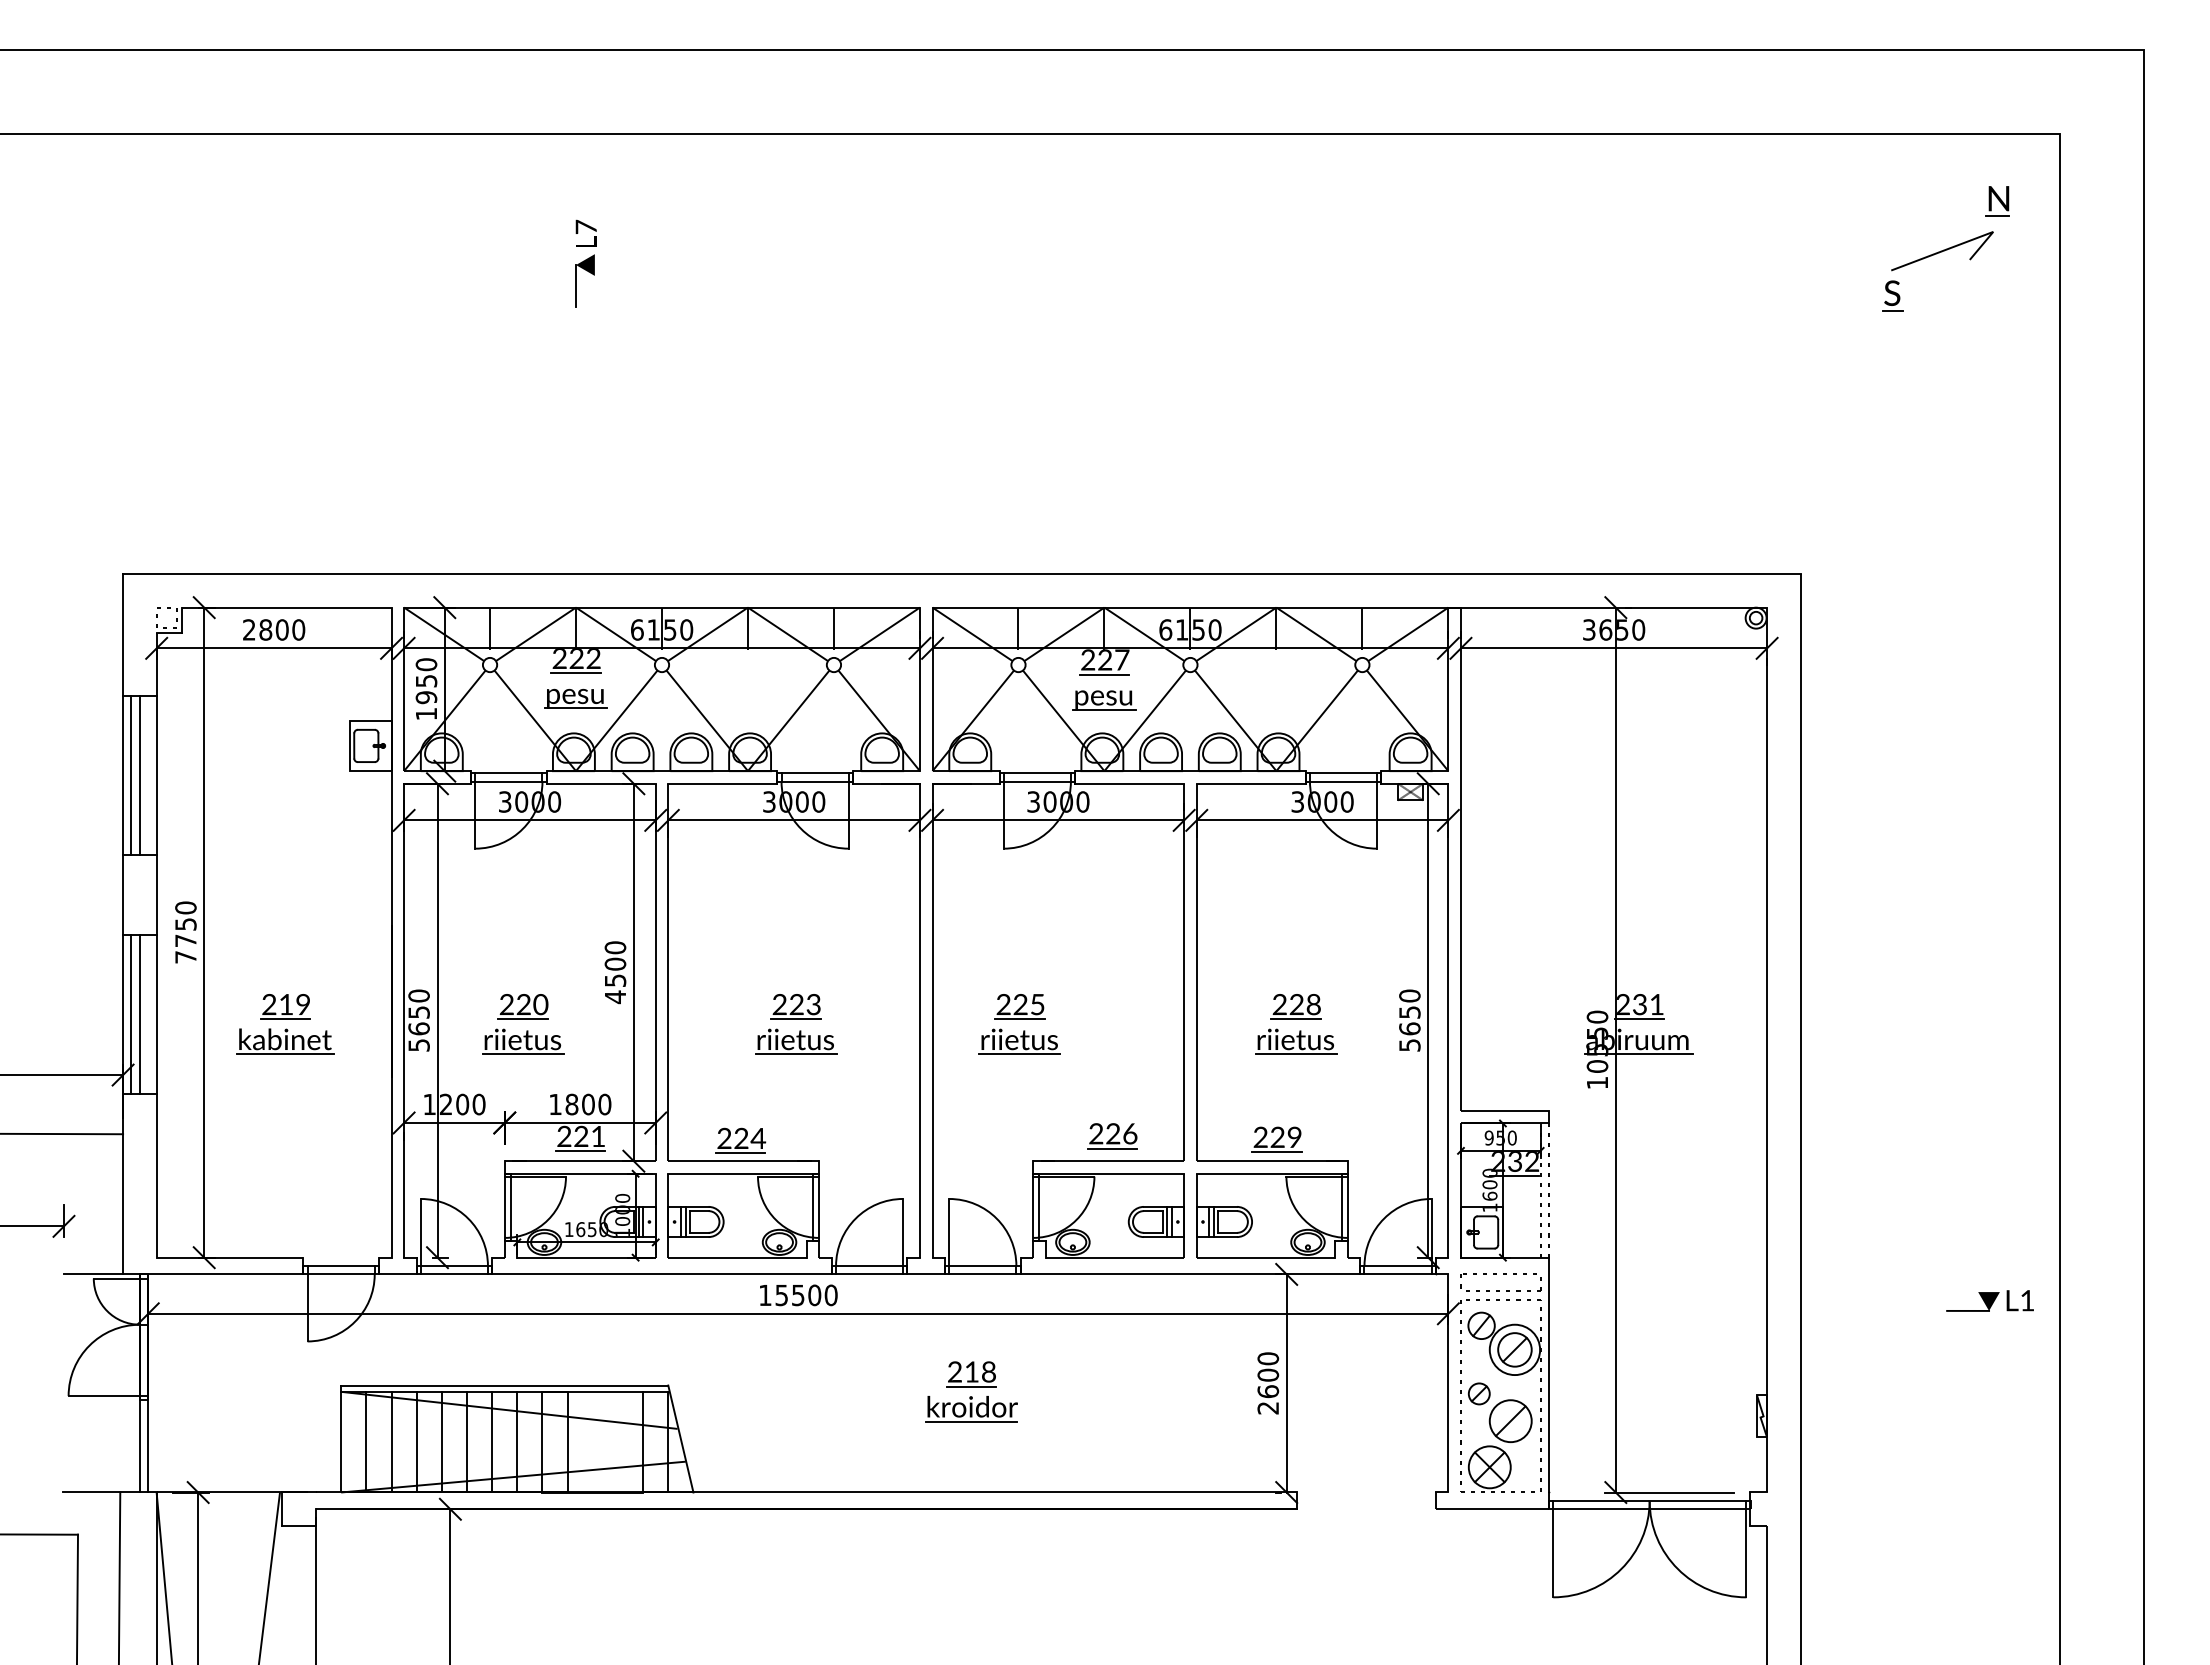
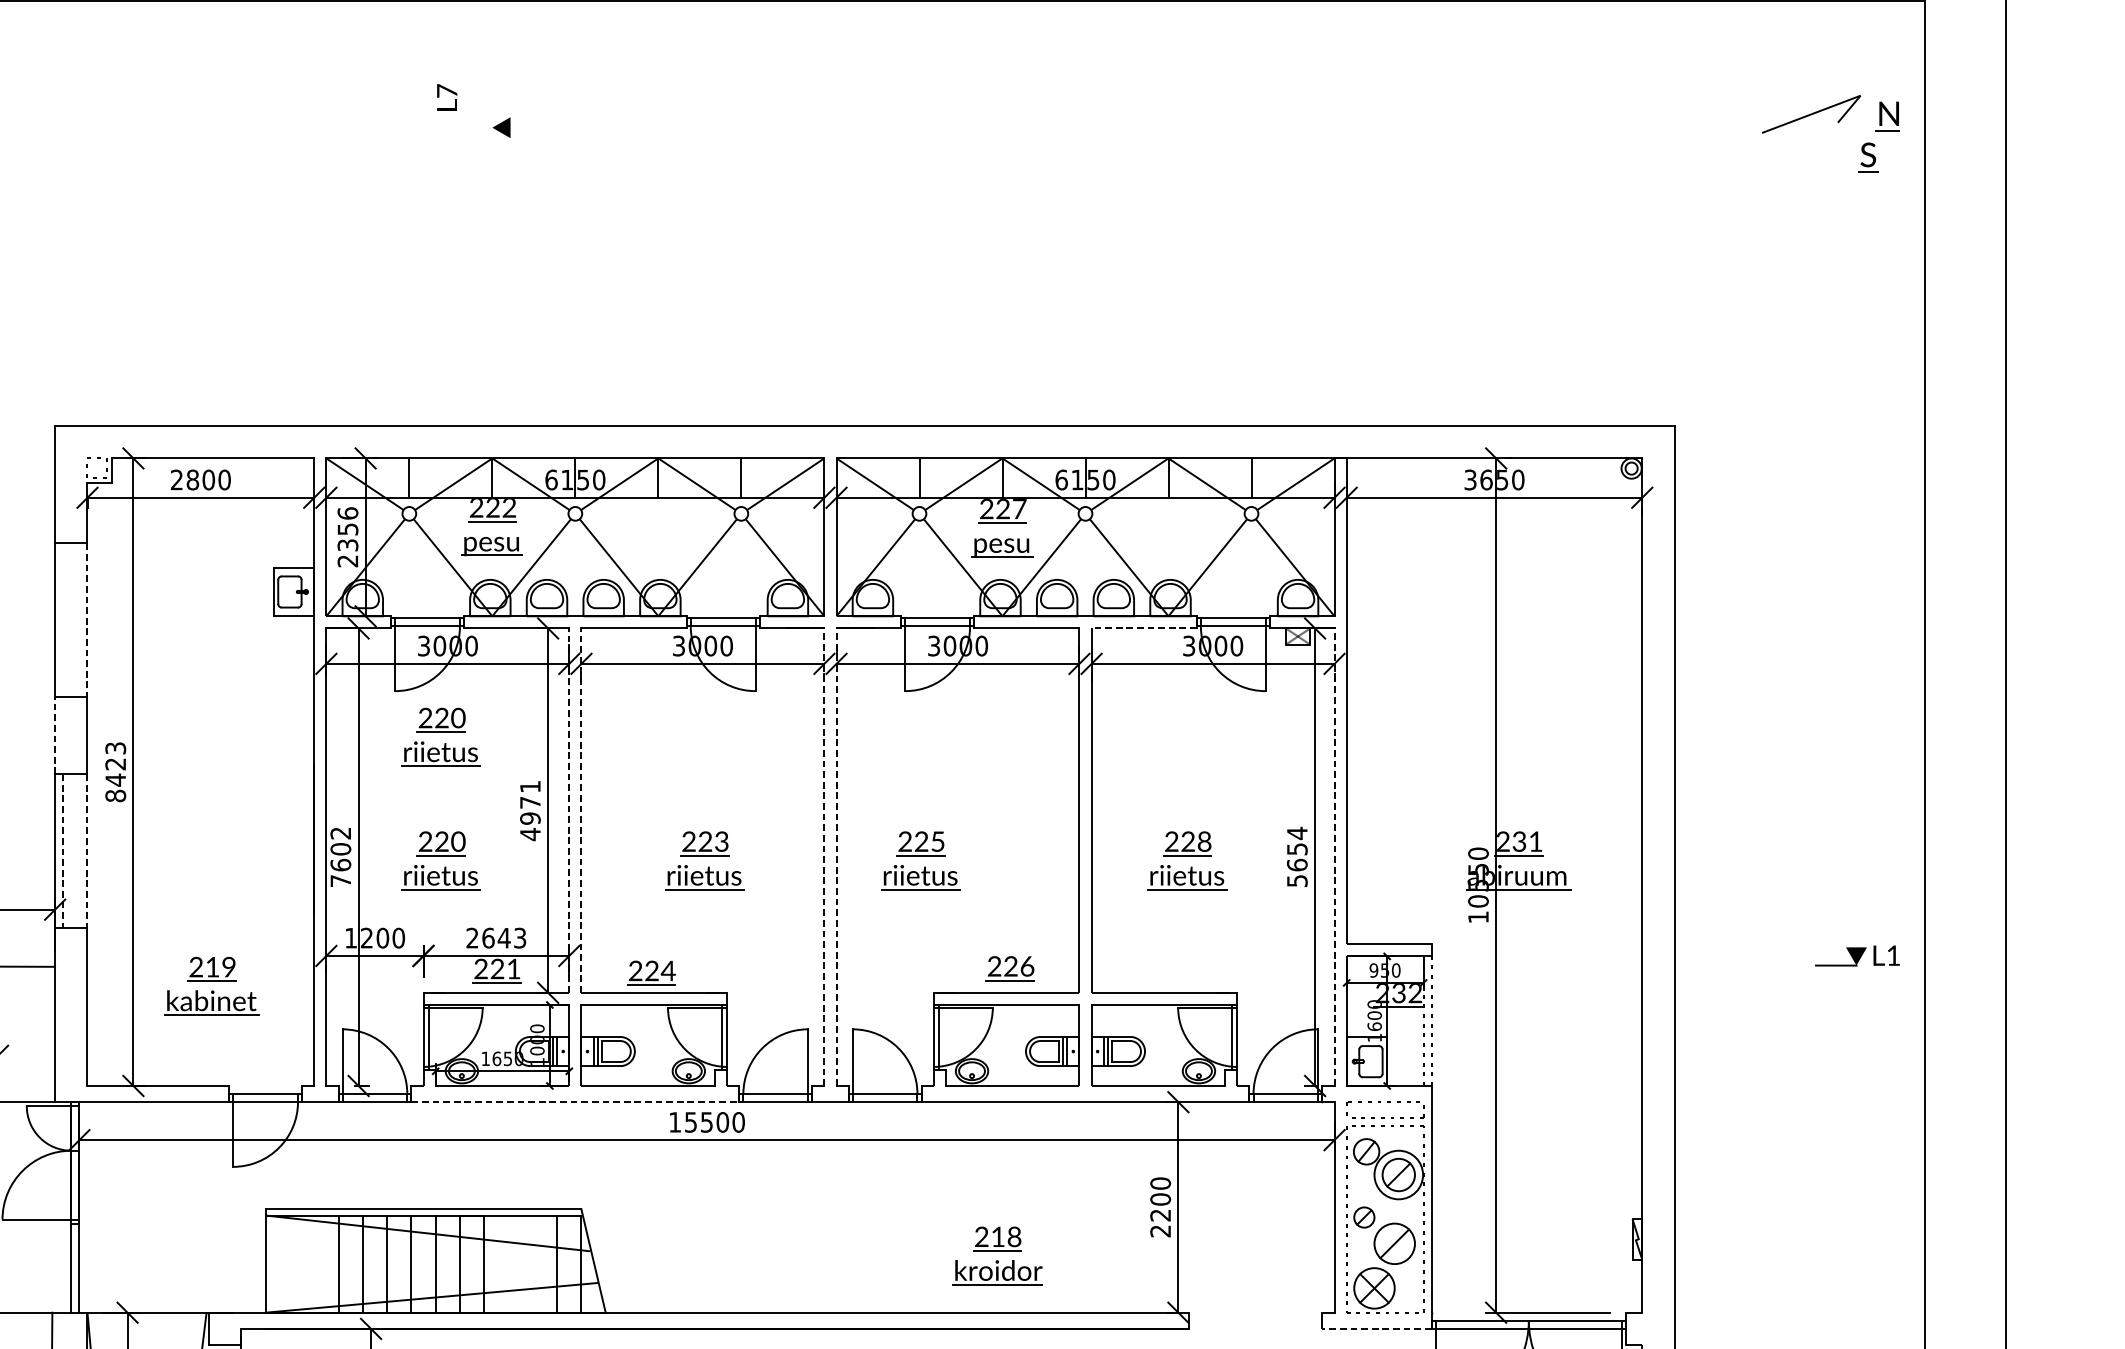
part: (1997, 201) -> (1887, 116), moved
text: (585, 232) -> (446, 96), moved
line: (576, 285) -> (492, 147), removed
part: (1892, 295) -> (1868, 157), moved
text: (426, 689) -> (347, 537), 1950 -> 2356
line: (131, 775) -> (63, 620), removed
line: (139, 775) -> (70, 620), removed
line: (156, 775) -> (87, 620), solid -> dashed
line: (1251, 783) -> (1144, 628), solid -> dashed
line: (123, 894) -> (55, 735), solid -> dashed
part: (523, 896) -> (441, 737), added
text: (185, 932) -> (115, 772), 7750 -> 8423
text: (615, 964) -> (530, 802), 4500 -> 4971
line: (655, 972) -> (569, 810), solid -> dashed
line: (668, 972) -> (581, 810), solid -> dashed
text: (1409, 995) -> (1296, 832), 5650 -> 5654
line: (131, 1014) -> (63, 851), solid -> dashed
line: (139, 1014) -> (70, 851), removed
line: (156, 1014) -> (87, 851), solid -> dashed
text: (418, 1020) -> (340, 857), 5650 -> 7602
line: (919, 1020) -> (823, 857), solid -> dashed
line: (932, 1020) -> (836, 857), solid -> dashed
line: (1448, 1020) -> (1334, 857), solid -> dashed
part: (285, 1024) -> (211, 986), moved
text: (580, 1104) -> (496, 938), 1800 -> 2643
part: (1276, 1139) -> (1168, 971), removed
line: (662, 1274) -> (575, 1102), solid -> dashed
part: (1989, 1300) -> (1856, 955), moved
part: (971, 1391) -> (997, 1255), moved
text: (1268, 1391) -> (1160, 1215), 2600 -> 2200
line: (366, 1441) -> (290, 1263), removed
line: (391, 1441) -> (314, 1263), removed
line: (1492, 1509) -> (1377, 1329), solid -> dashed

